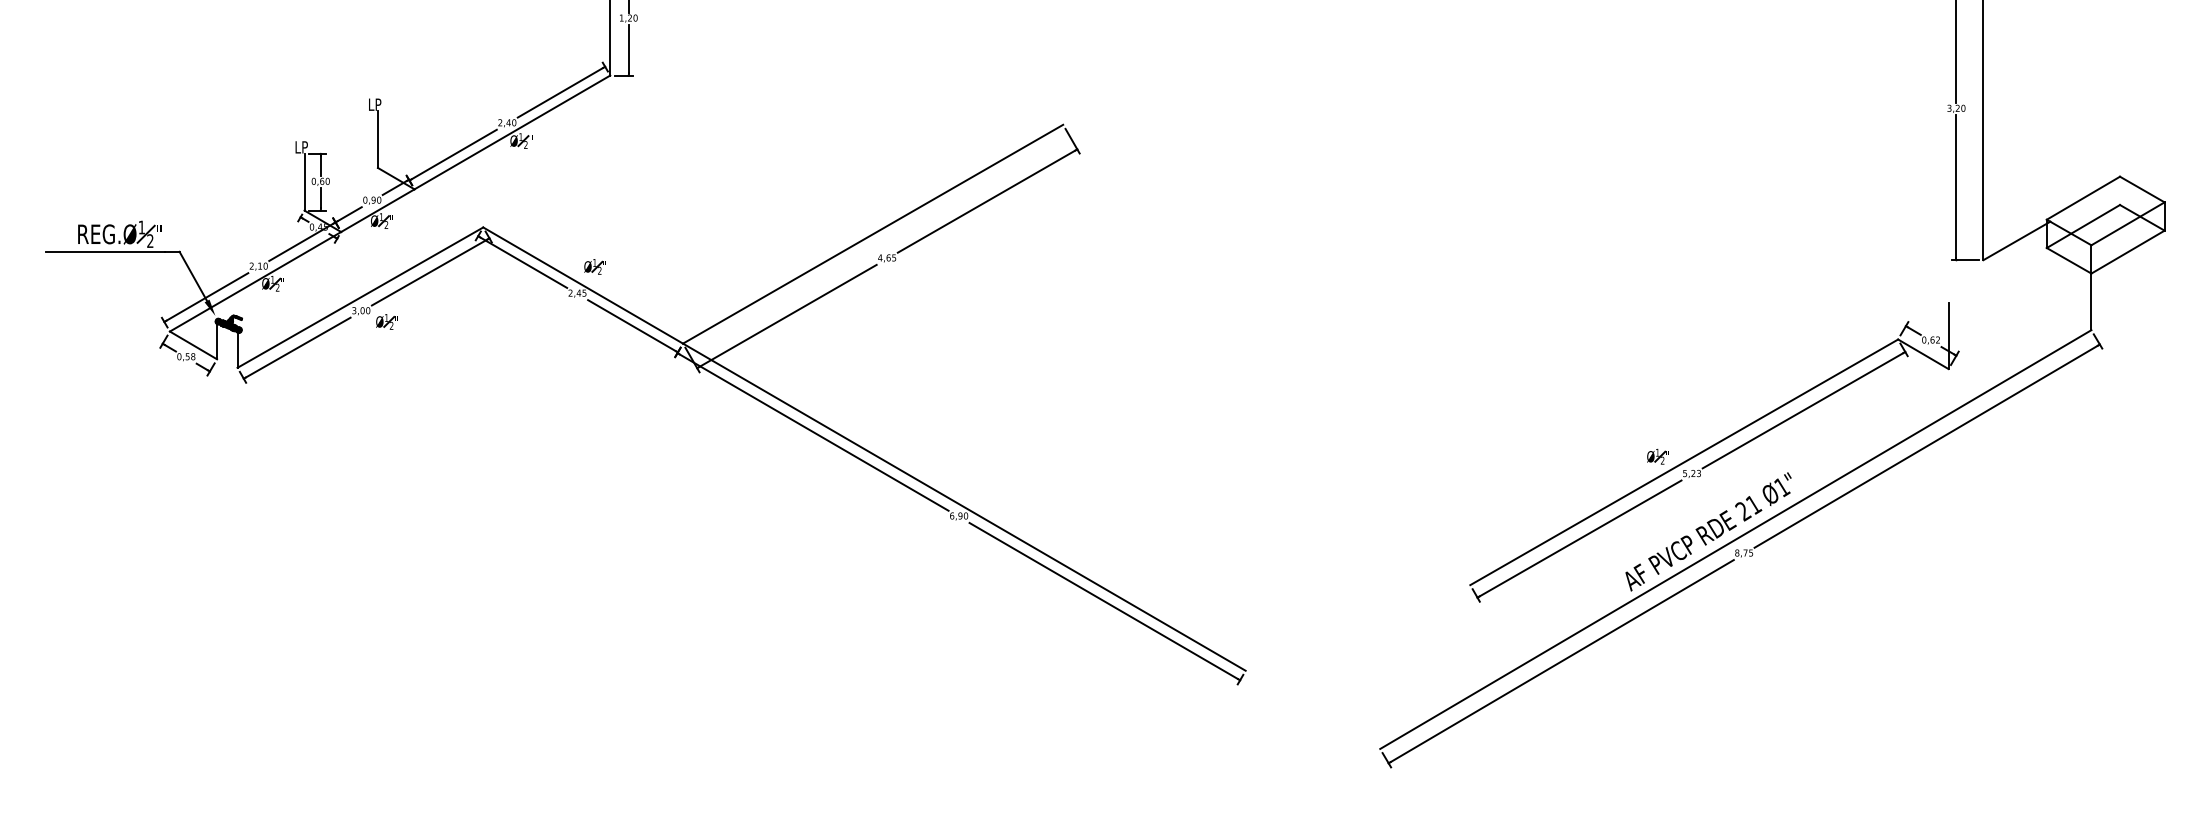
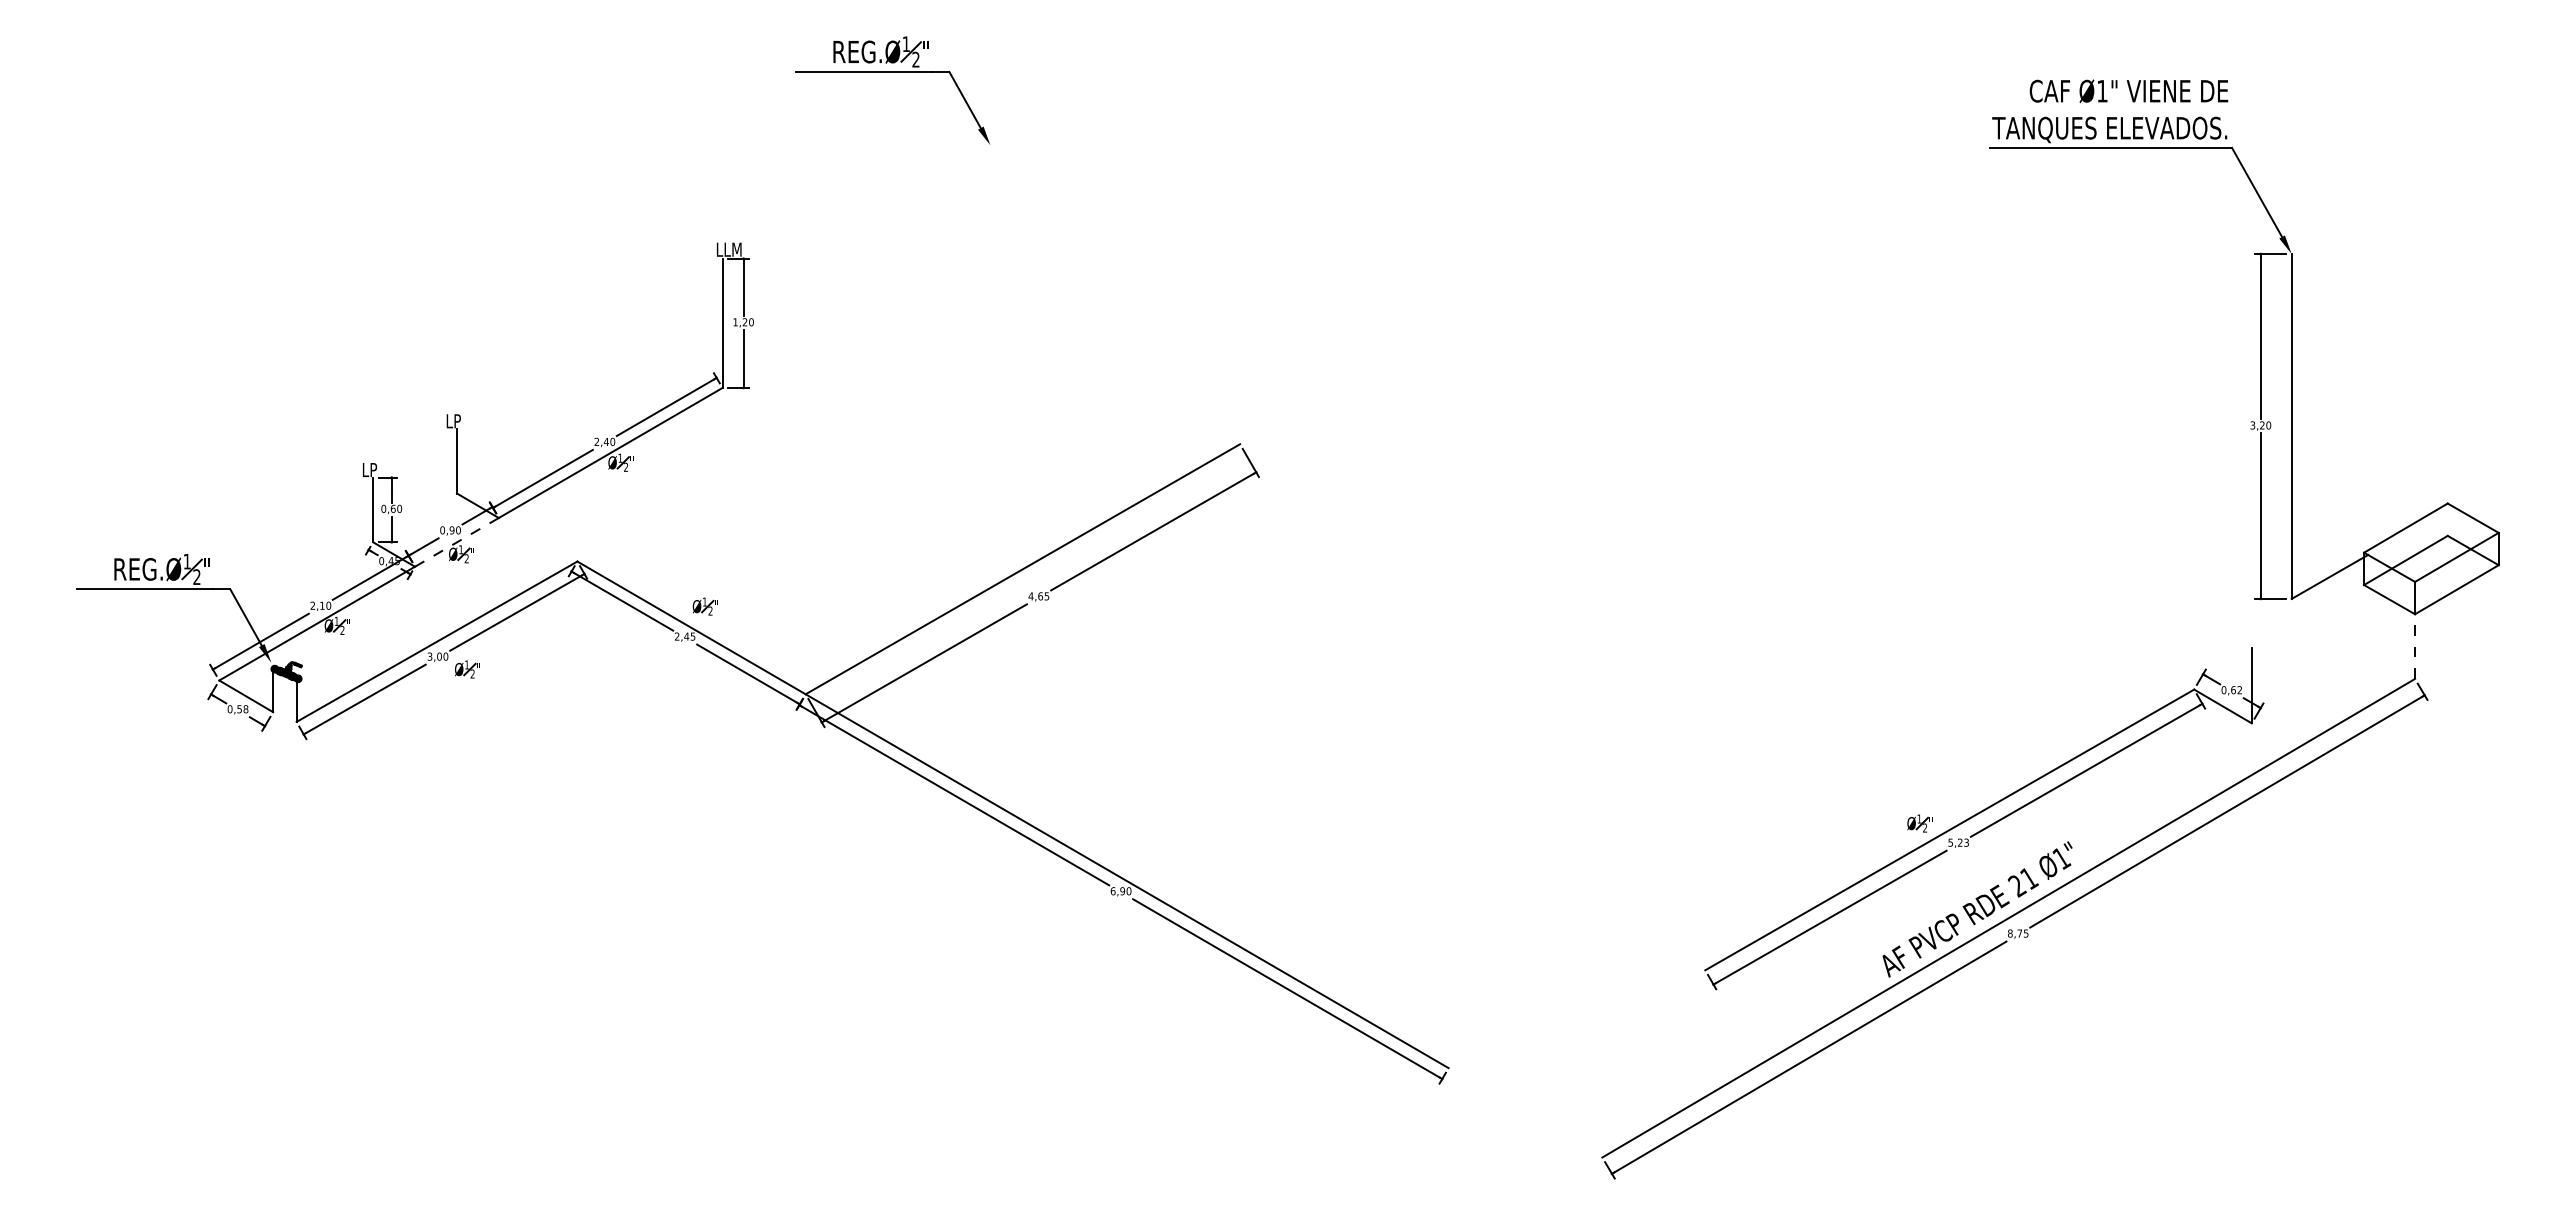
line: (377, 210) -> (456, 542), solid -> dashed
line: (2091, 301) -> (2415, 646), solid -> dashed

